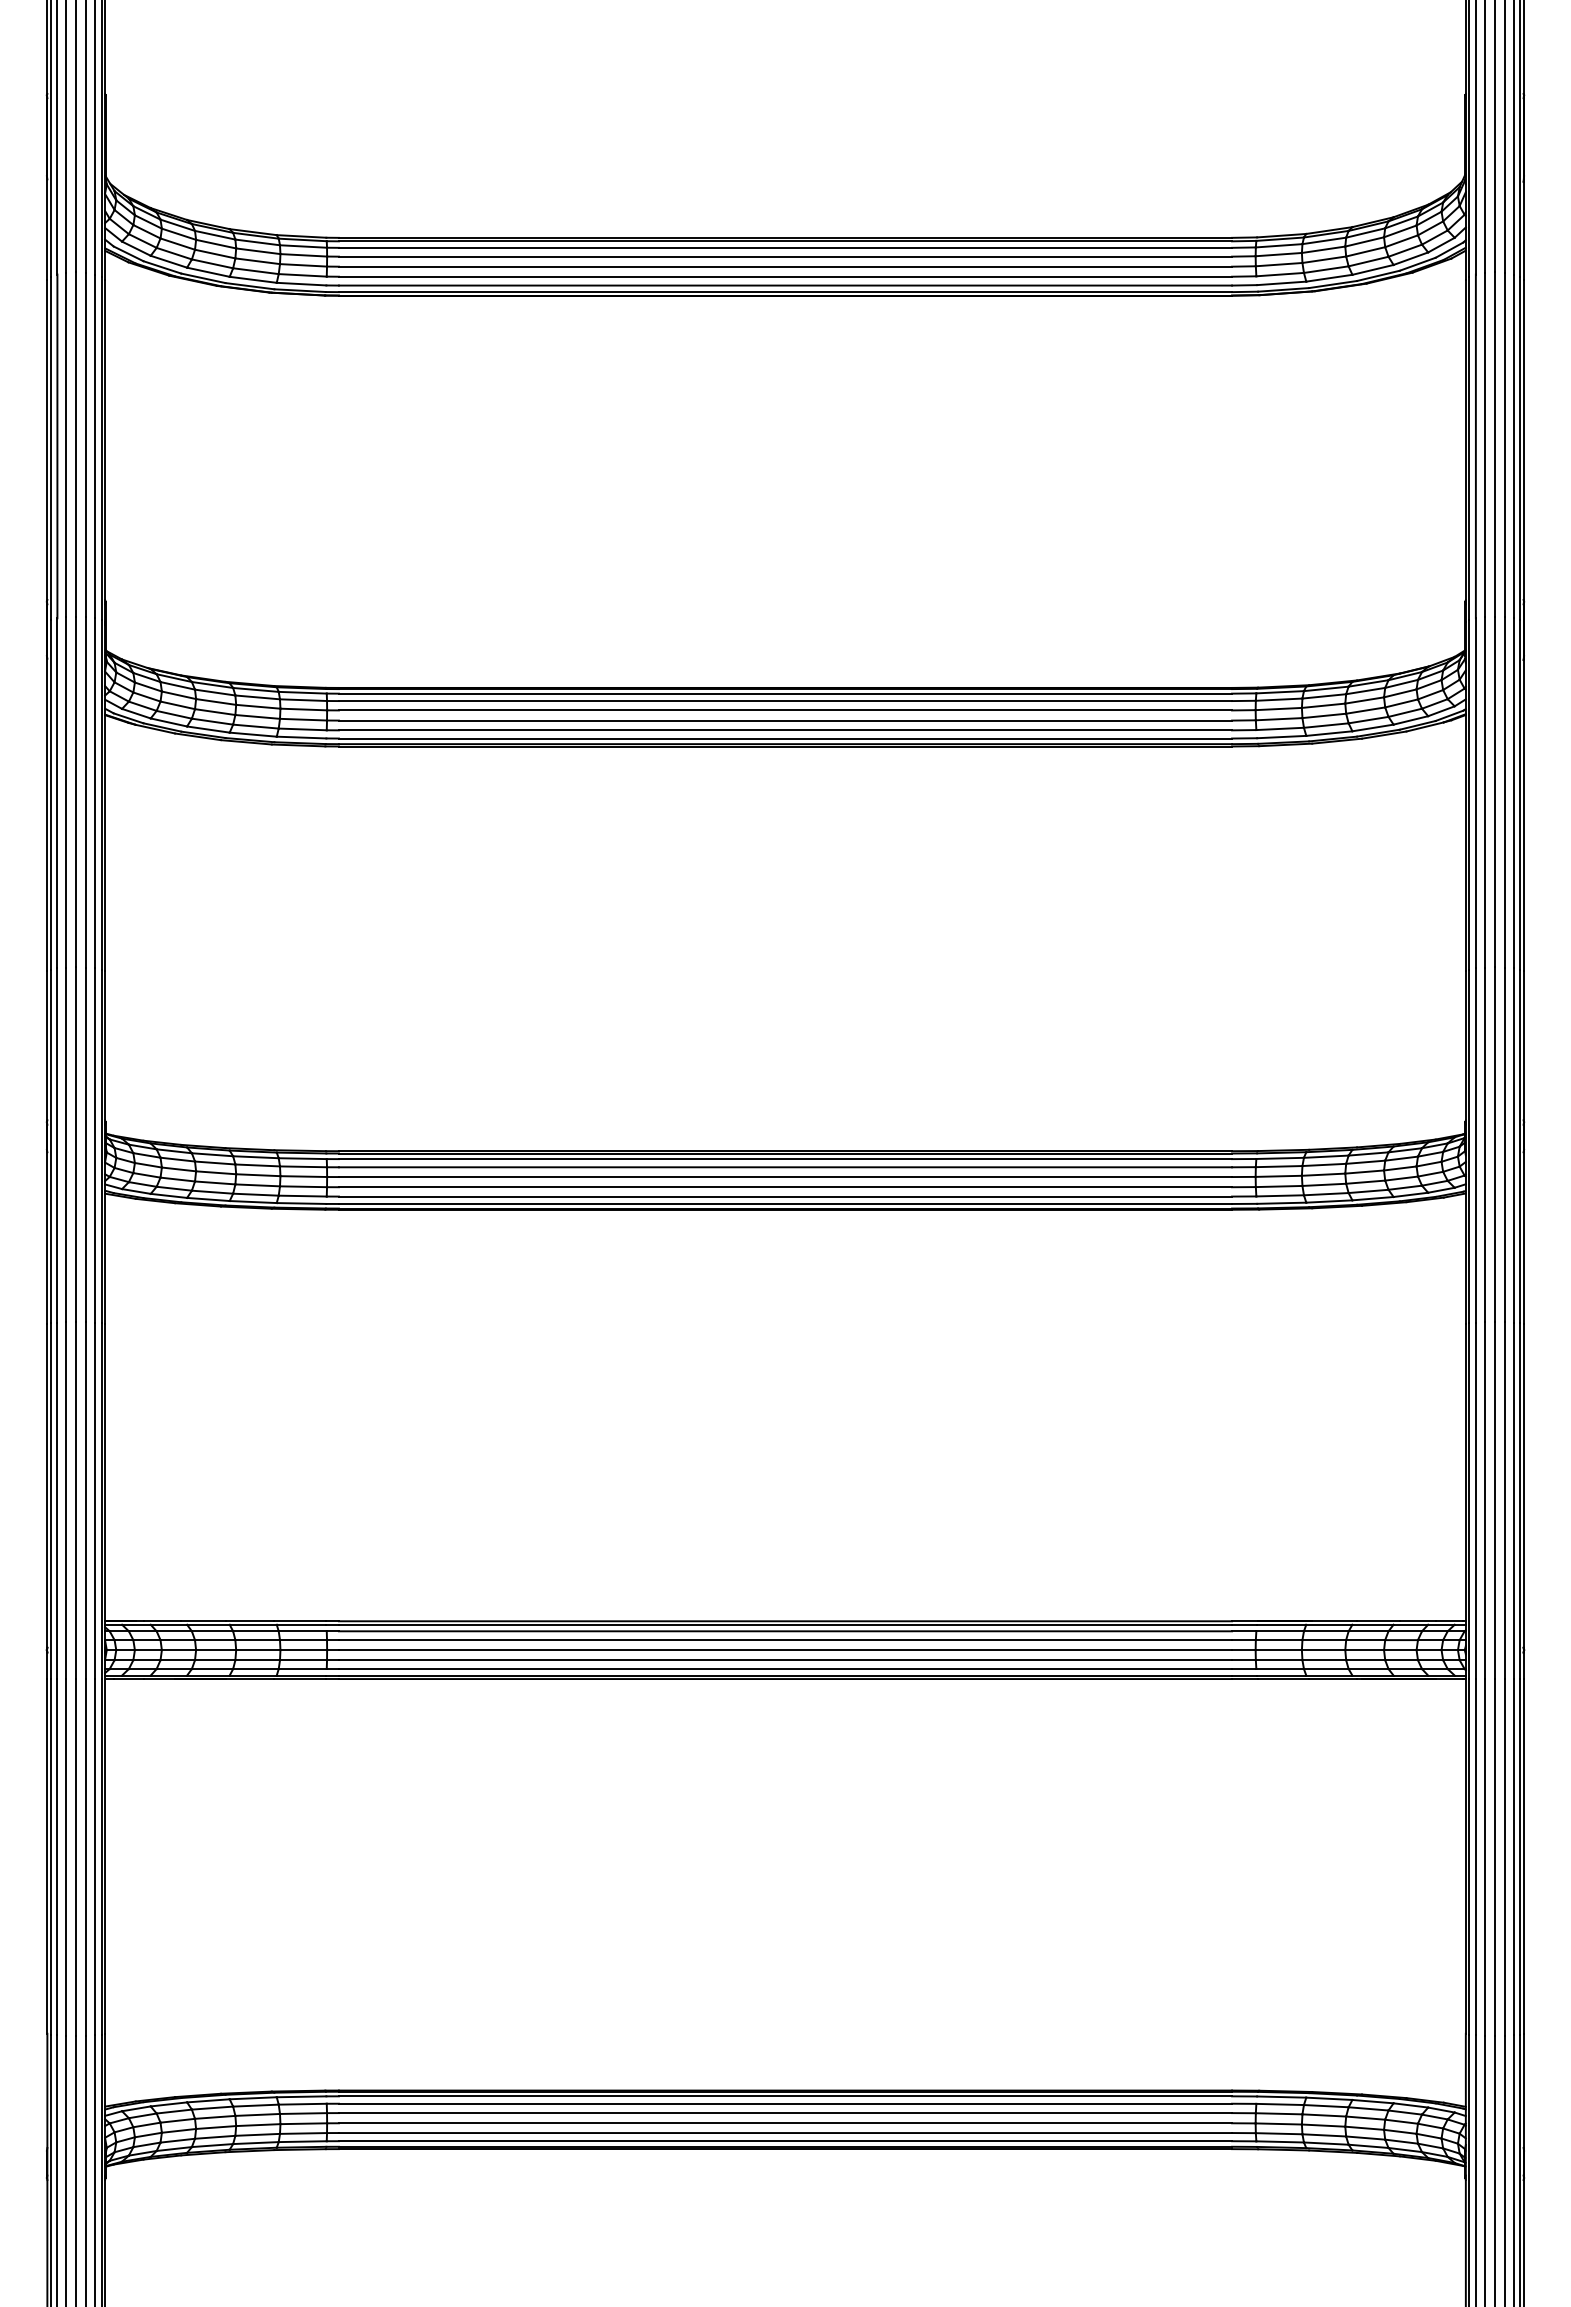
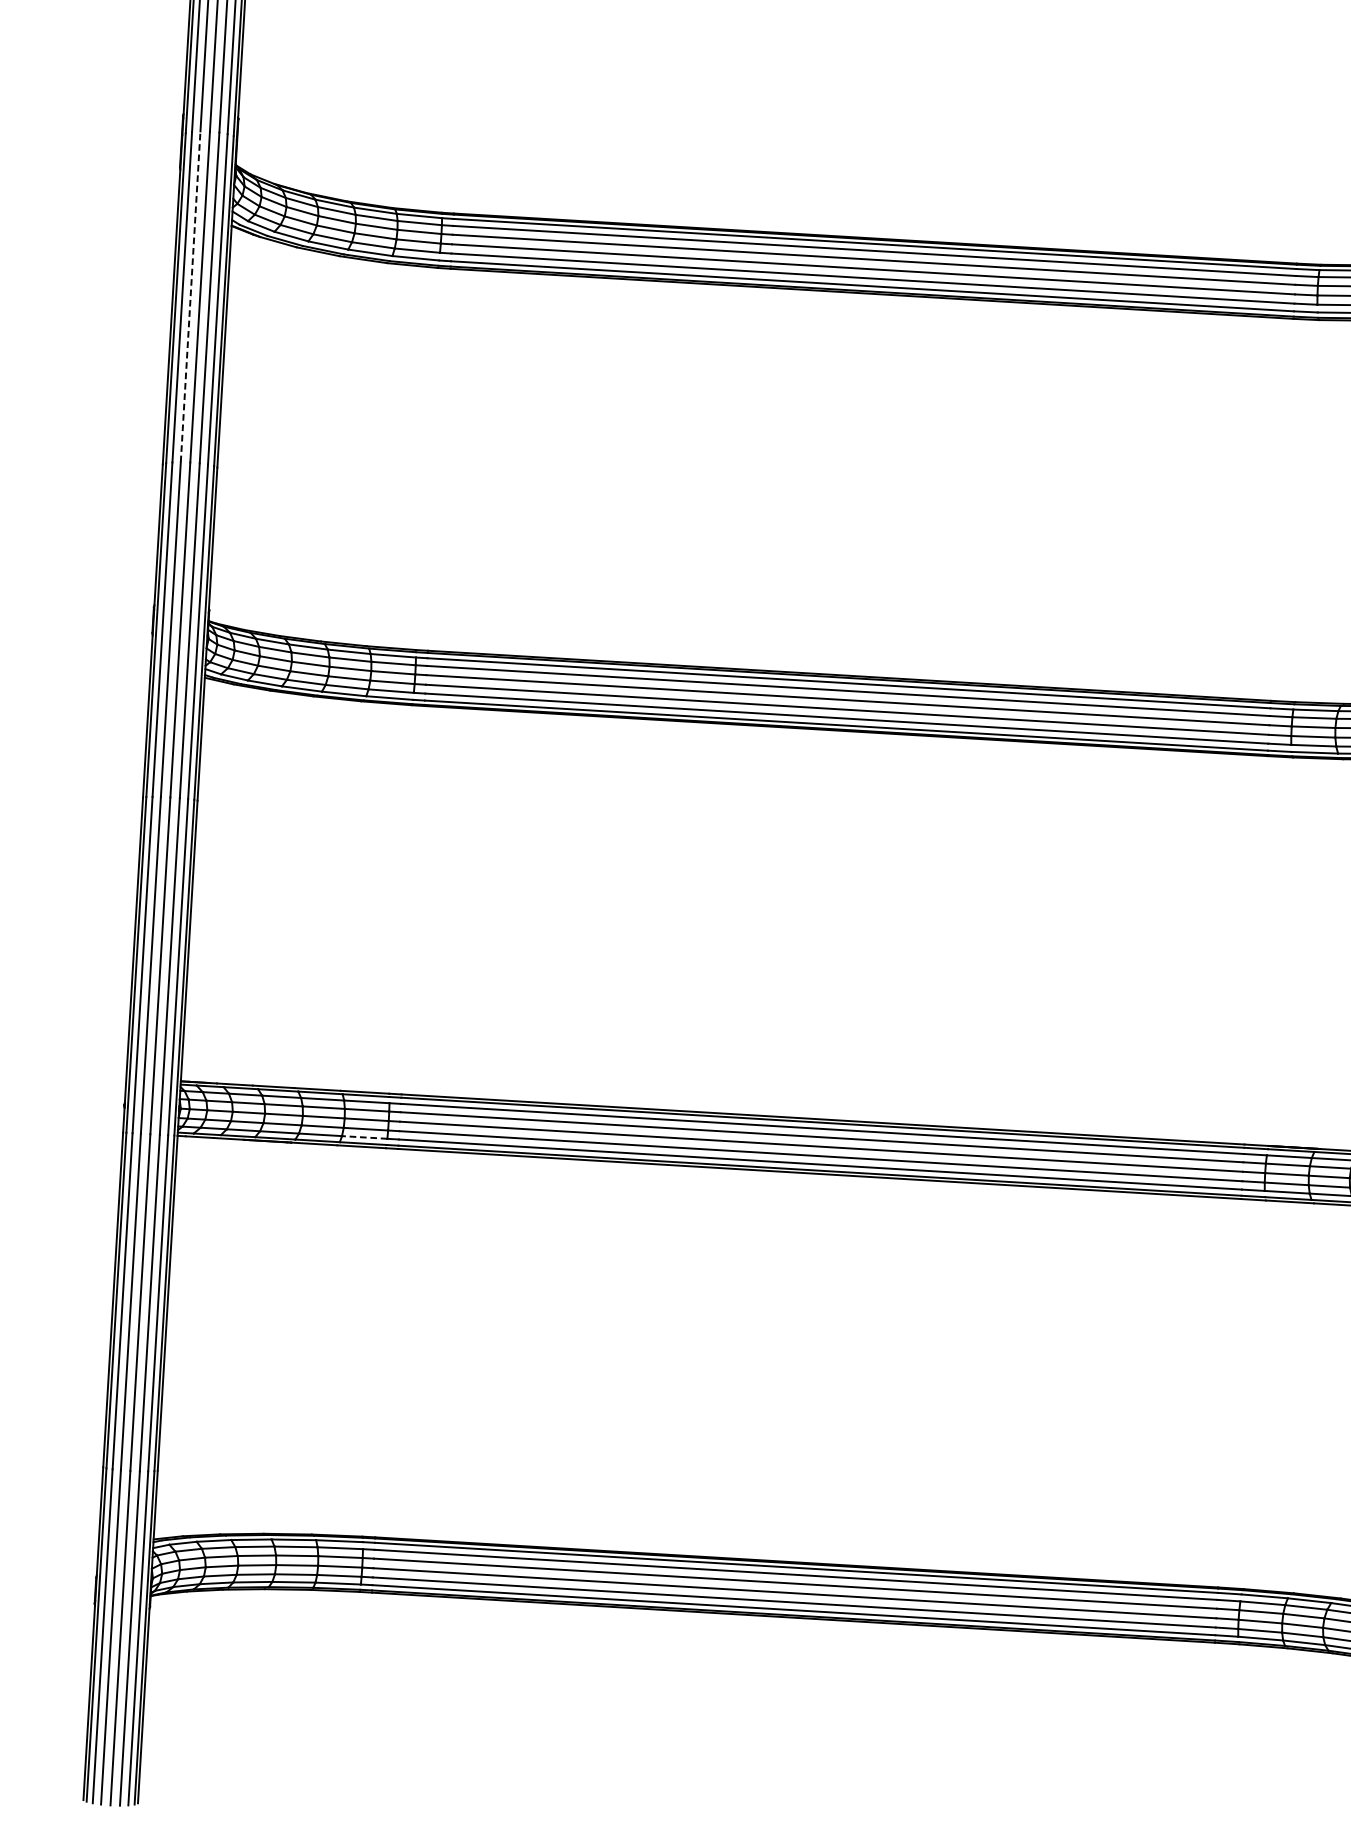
line: (66, 791) -> (190, 295), solid -> dashed
line: (302, 1669) -> (364, 1137), solid -> dashed

